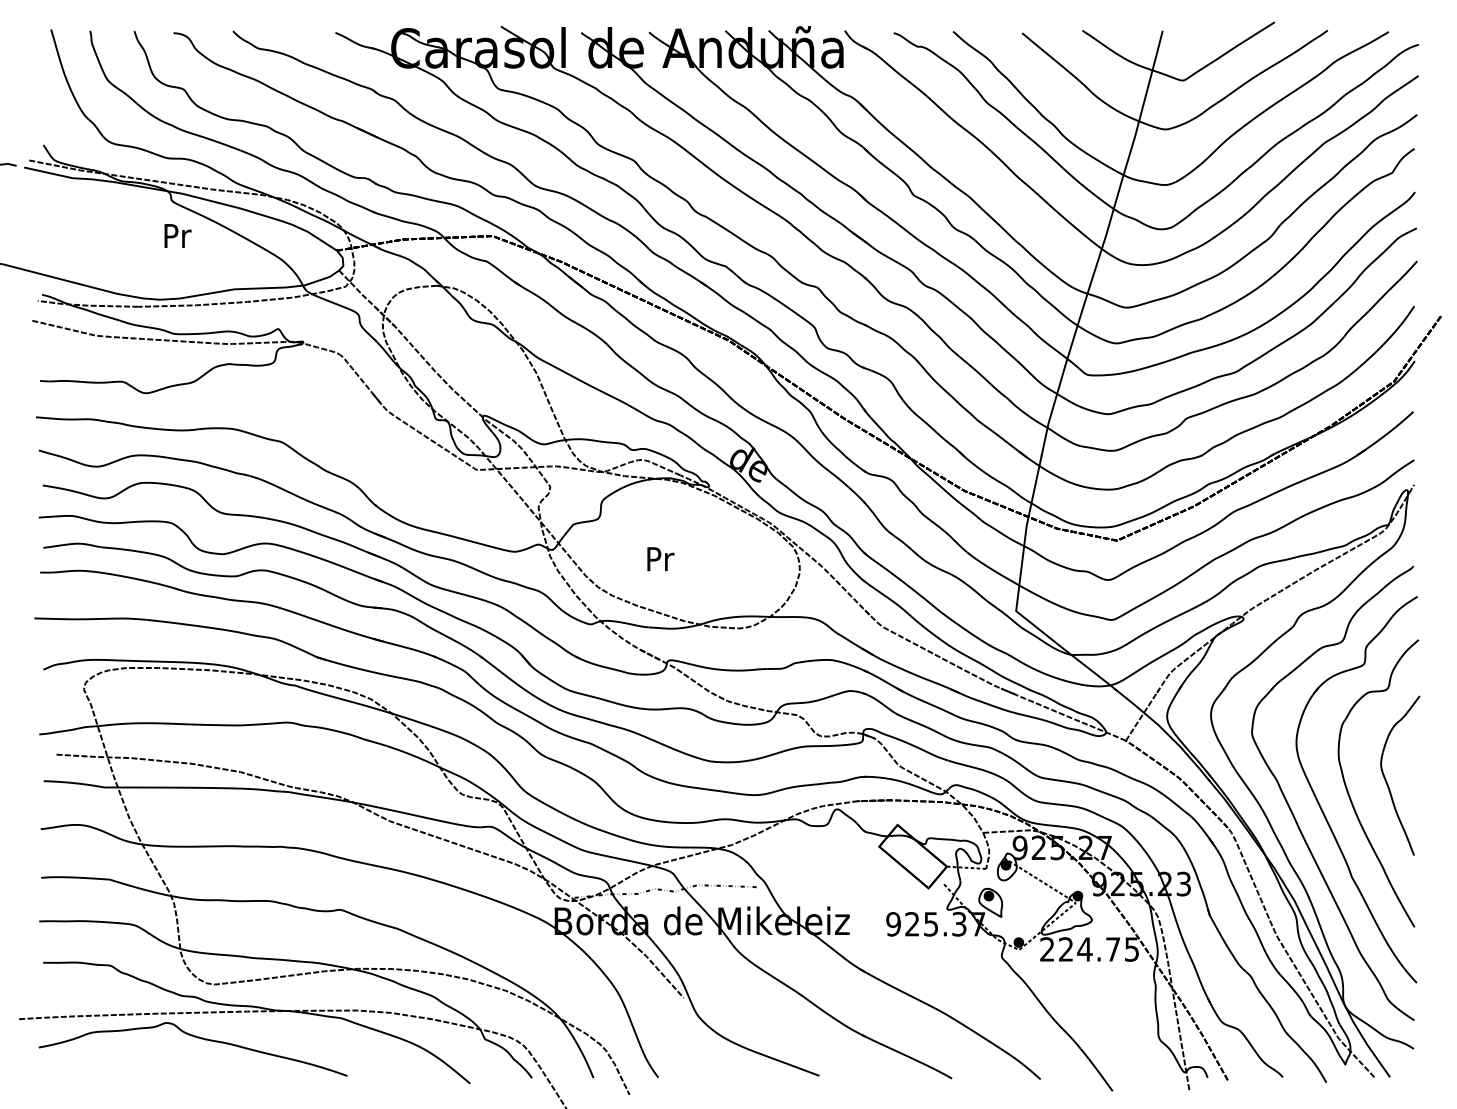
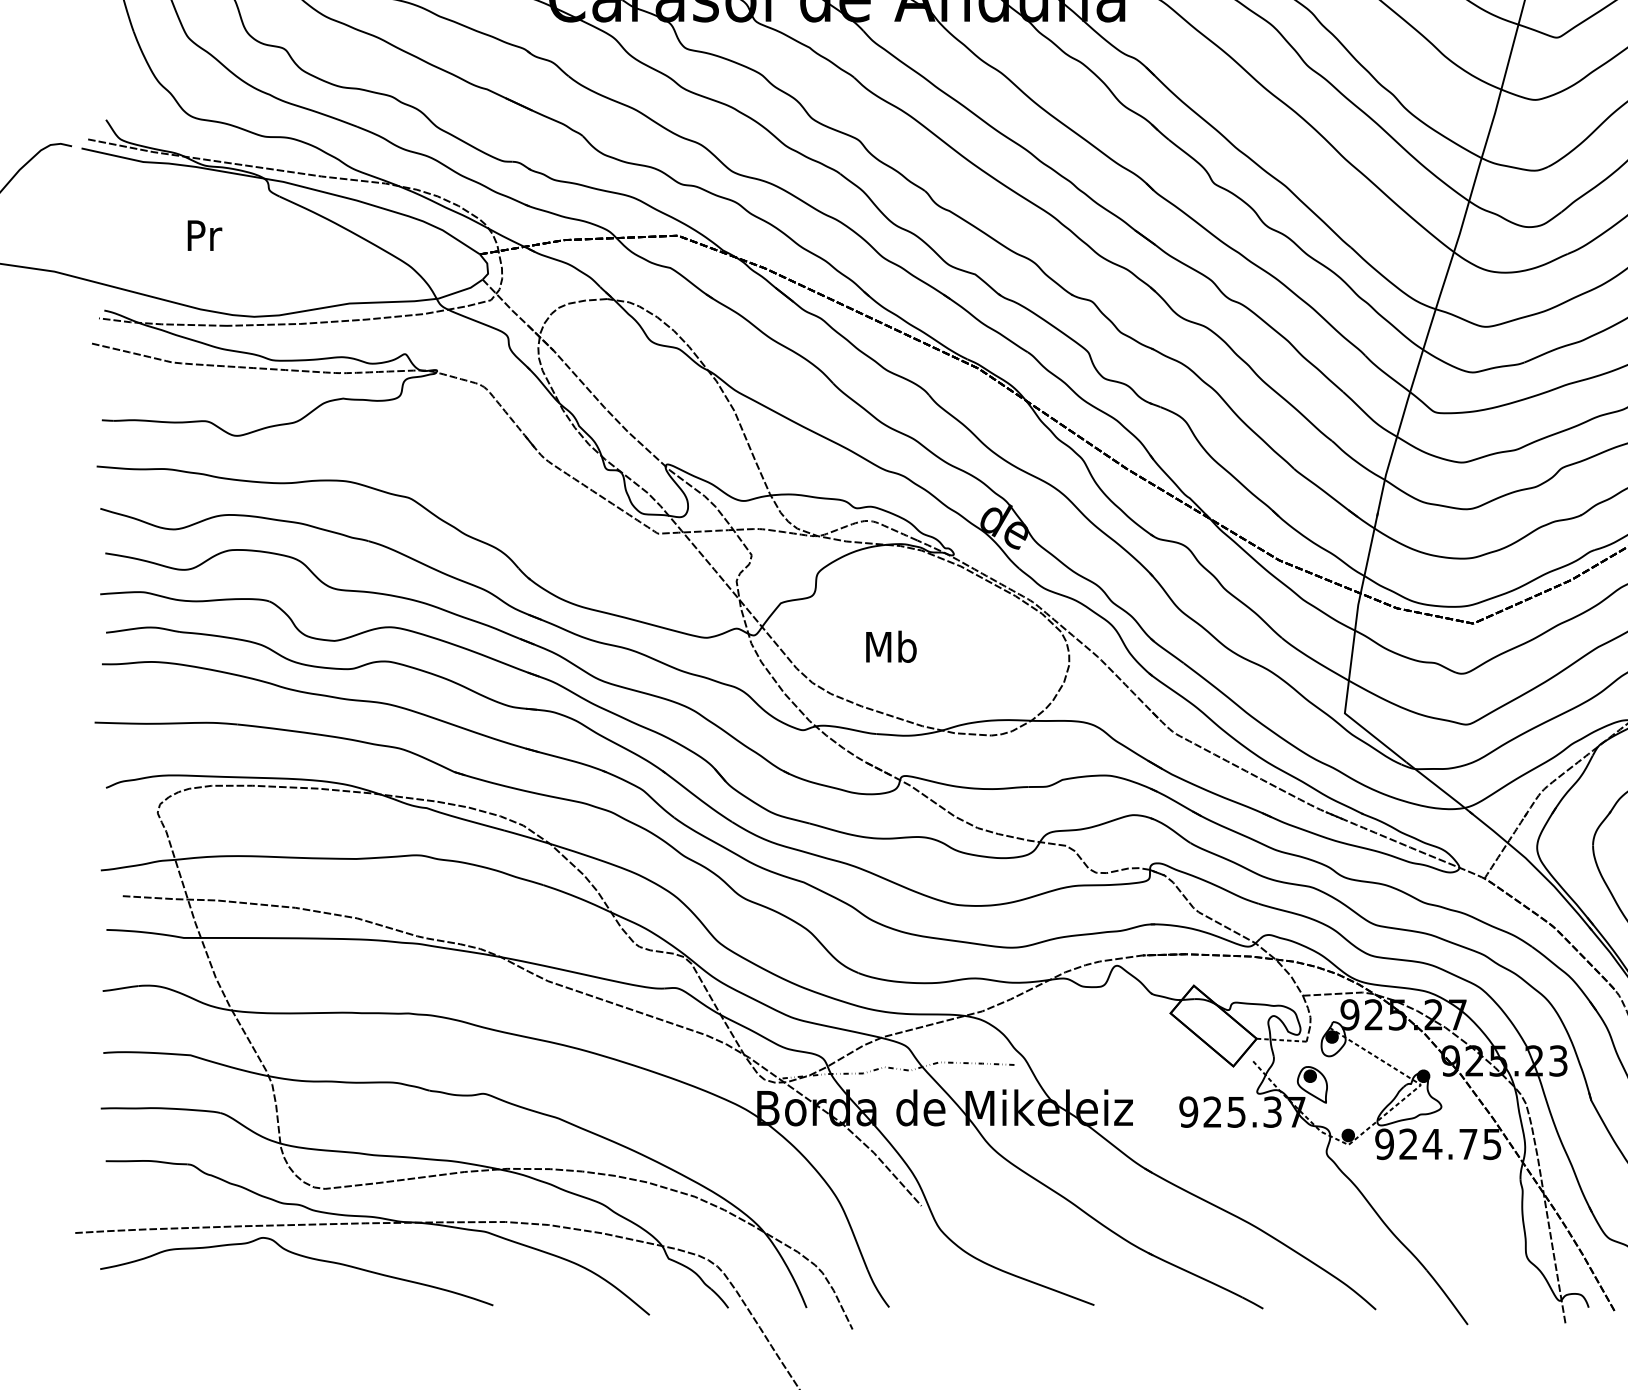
text: (177, 235) -> (204, 234), moved
text: (659, 558) -> (890, 646), Pr -> Mb
text: (1047, 949) -> (1384, 1144), 224.75 -> 924.75

